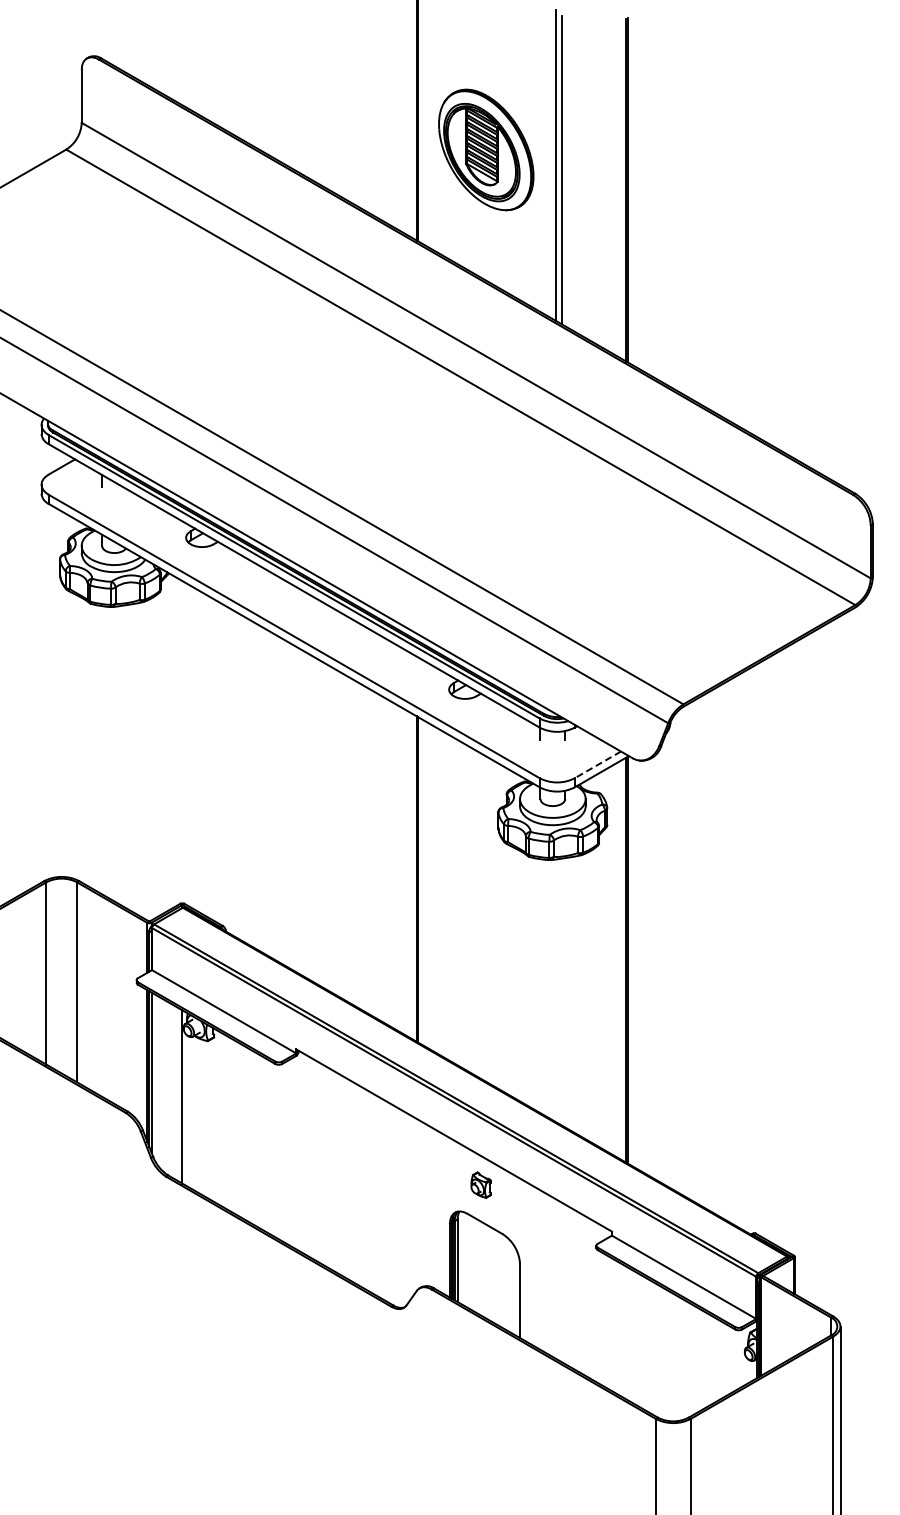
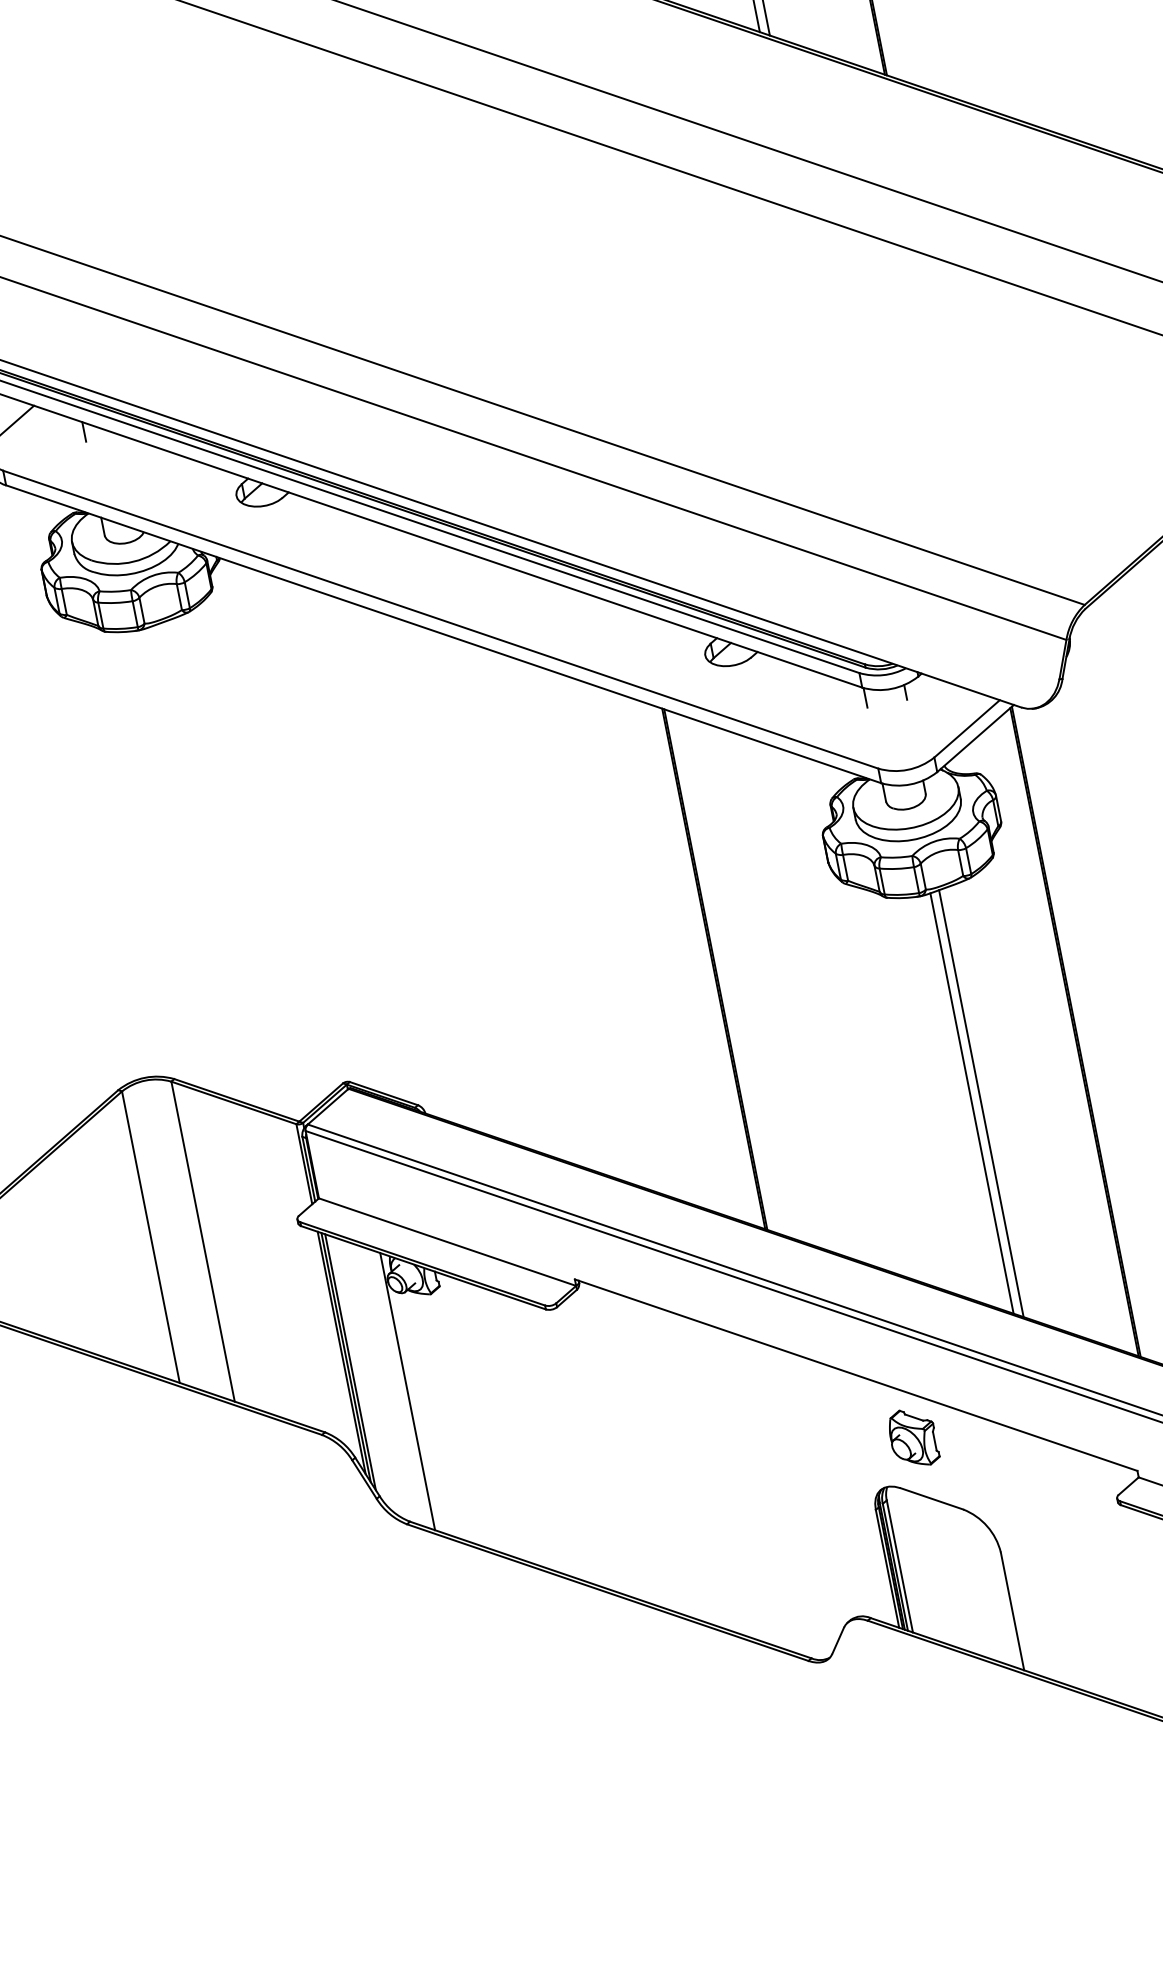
line: (597, 764) -> (966, 728), dashed -> solid
line: (556, 990) -> (972, 1102), added
line: (561, 991) -> (980, 1102), added
part: (480, 1185) -> (912, 1438), size x1.43

